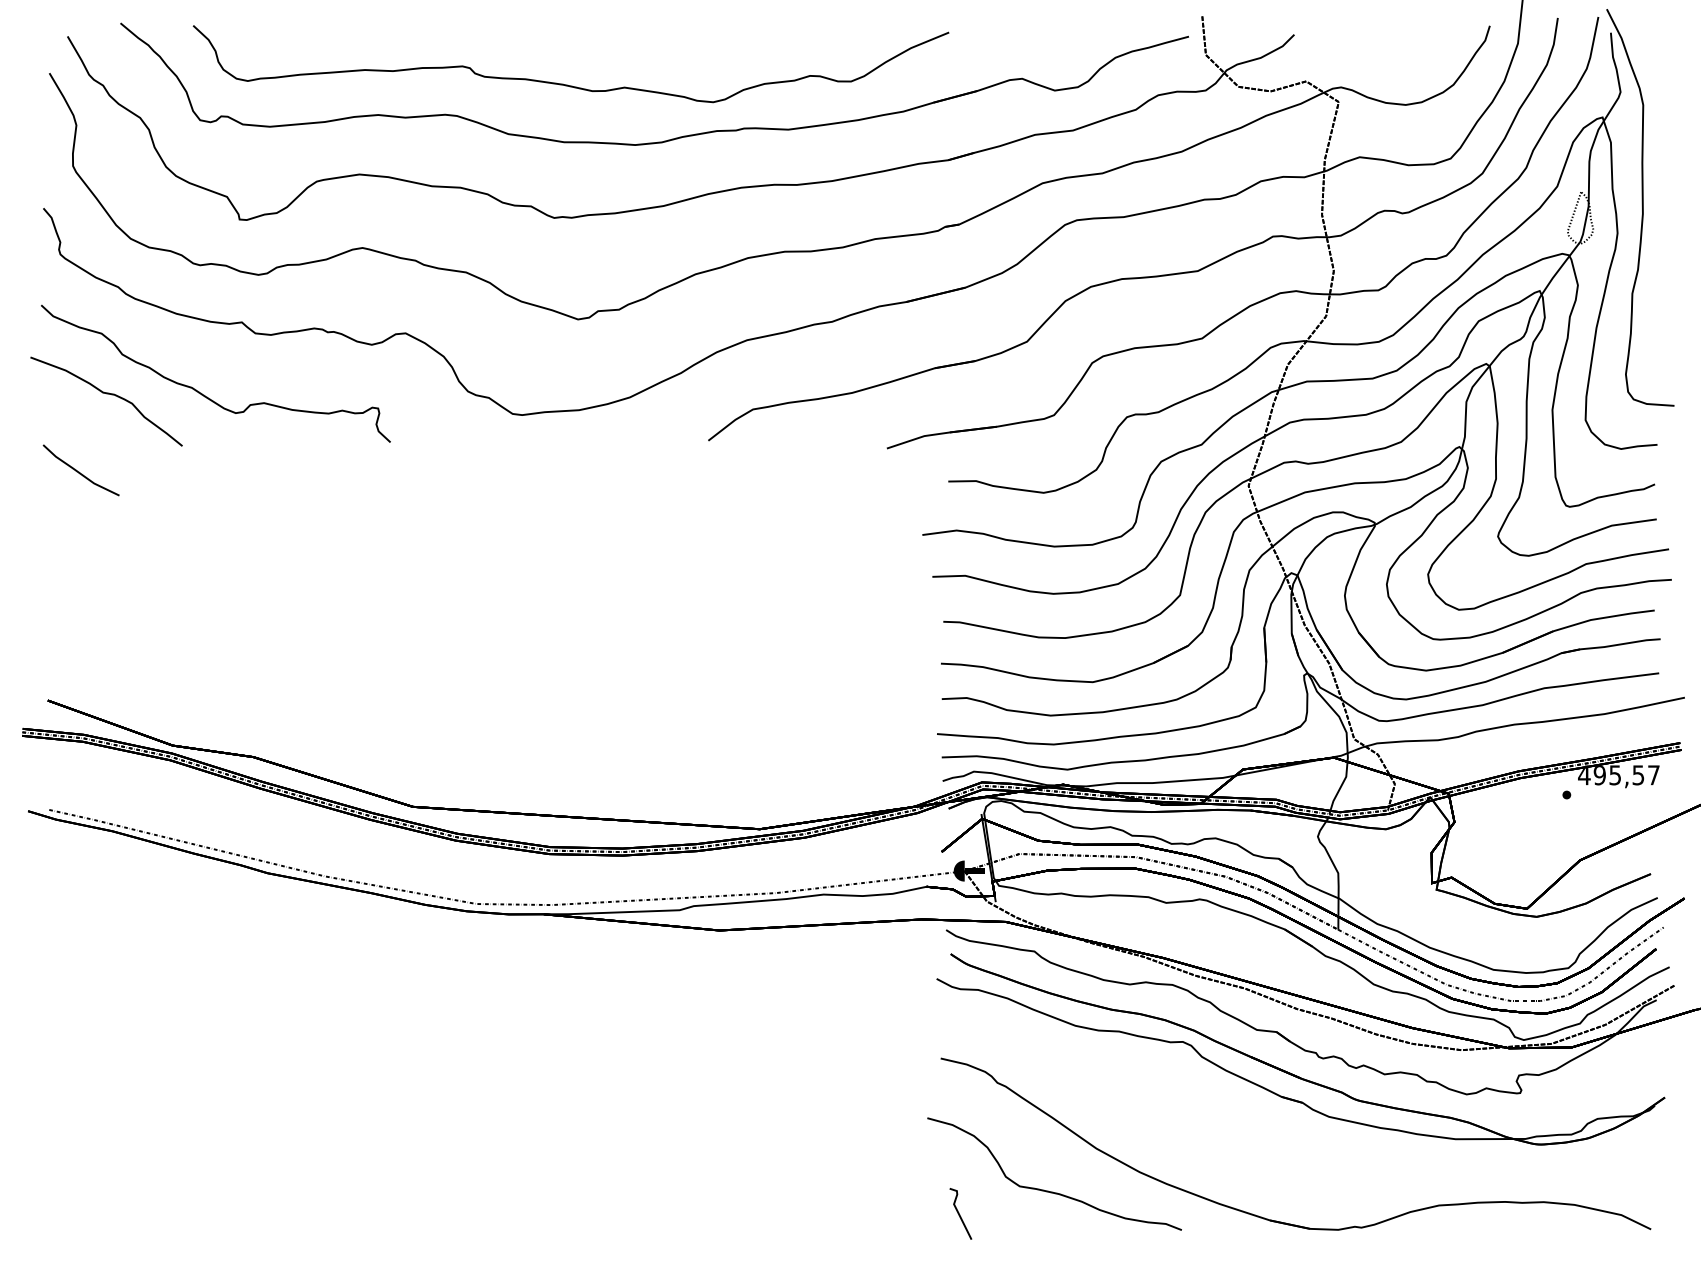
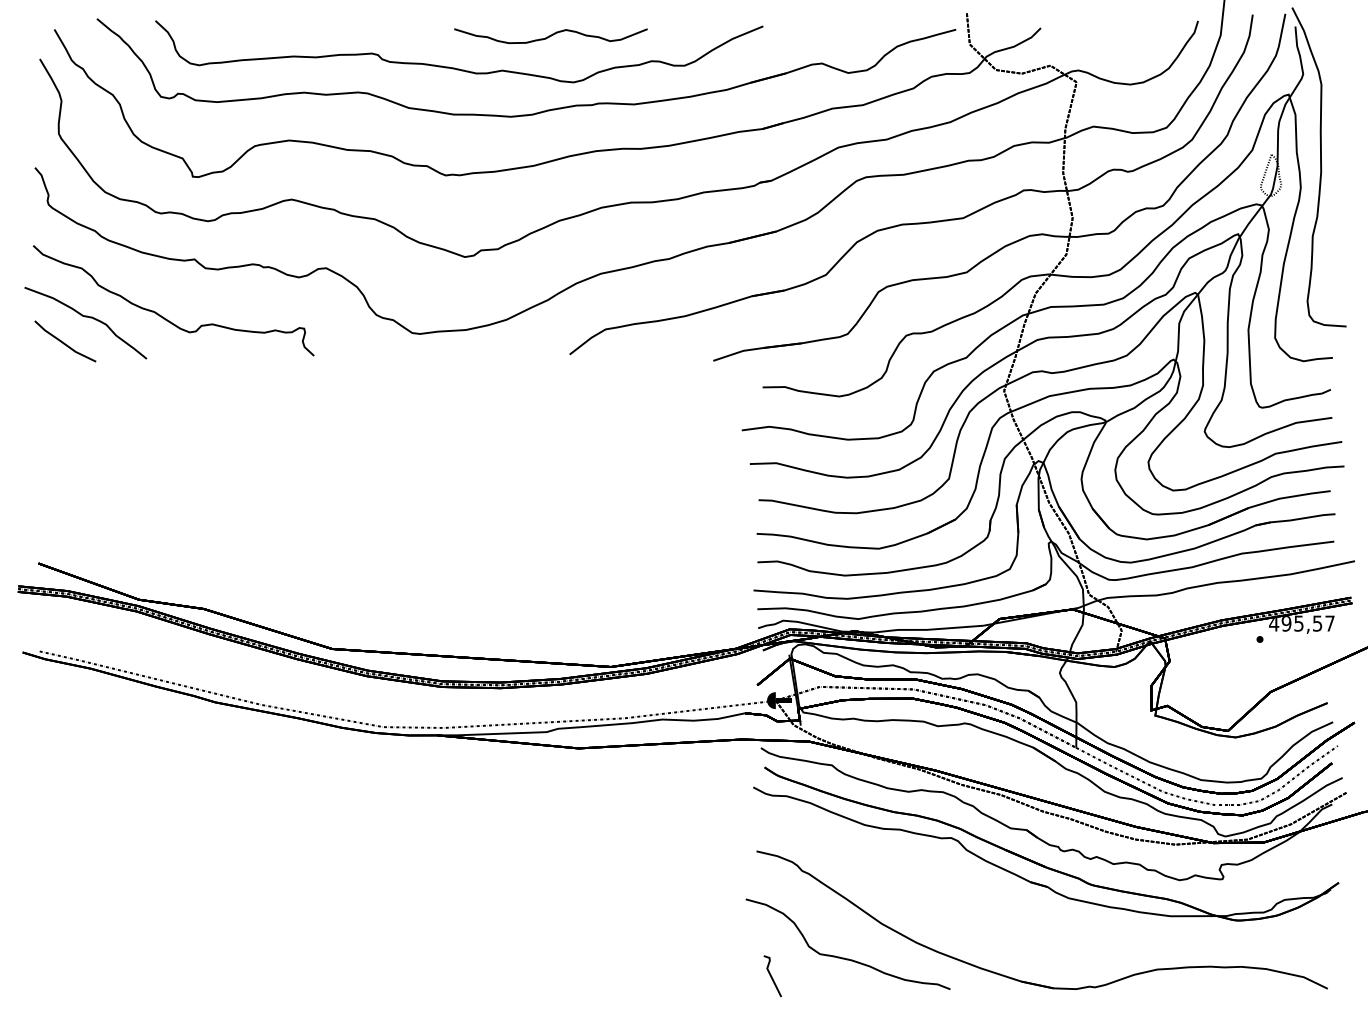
curve: (684, 45) -> (550, 36), added
line: (80, 471) -> (64, 342), moved

